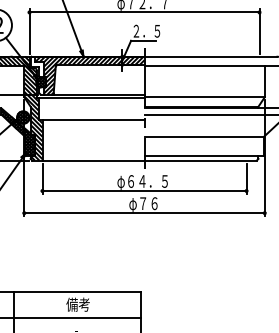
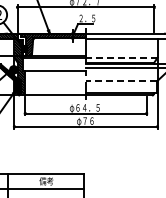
line: (204, 96) -> (121, 57), solid -> dashed
line: (204, 137) -> (121, 81), solid -> dashed

